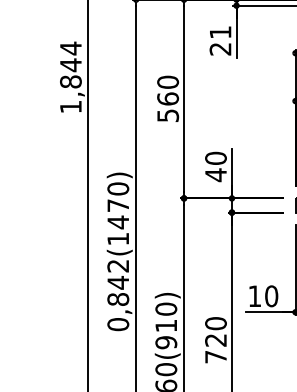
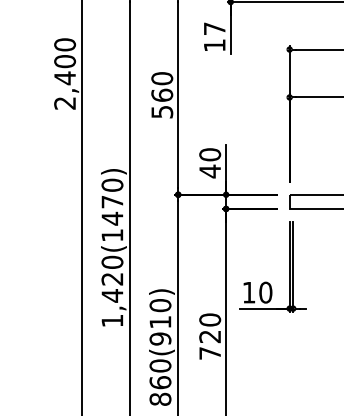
text: (220, 40) -> (214, 36), 21 -> 17
text: (71, 77) -> (65, 73), 1,844 -> 2,400
text: (118, 295) -> (112, 291), 0,842(1470) -> 1,420(1470)

